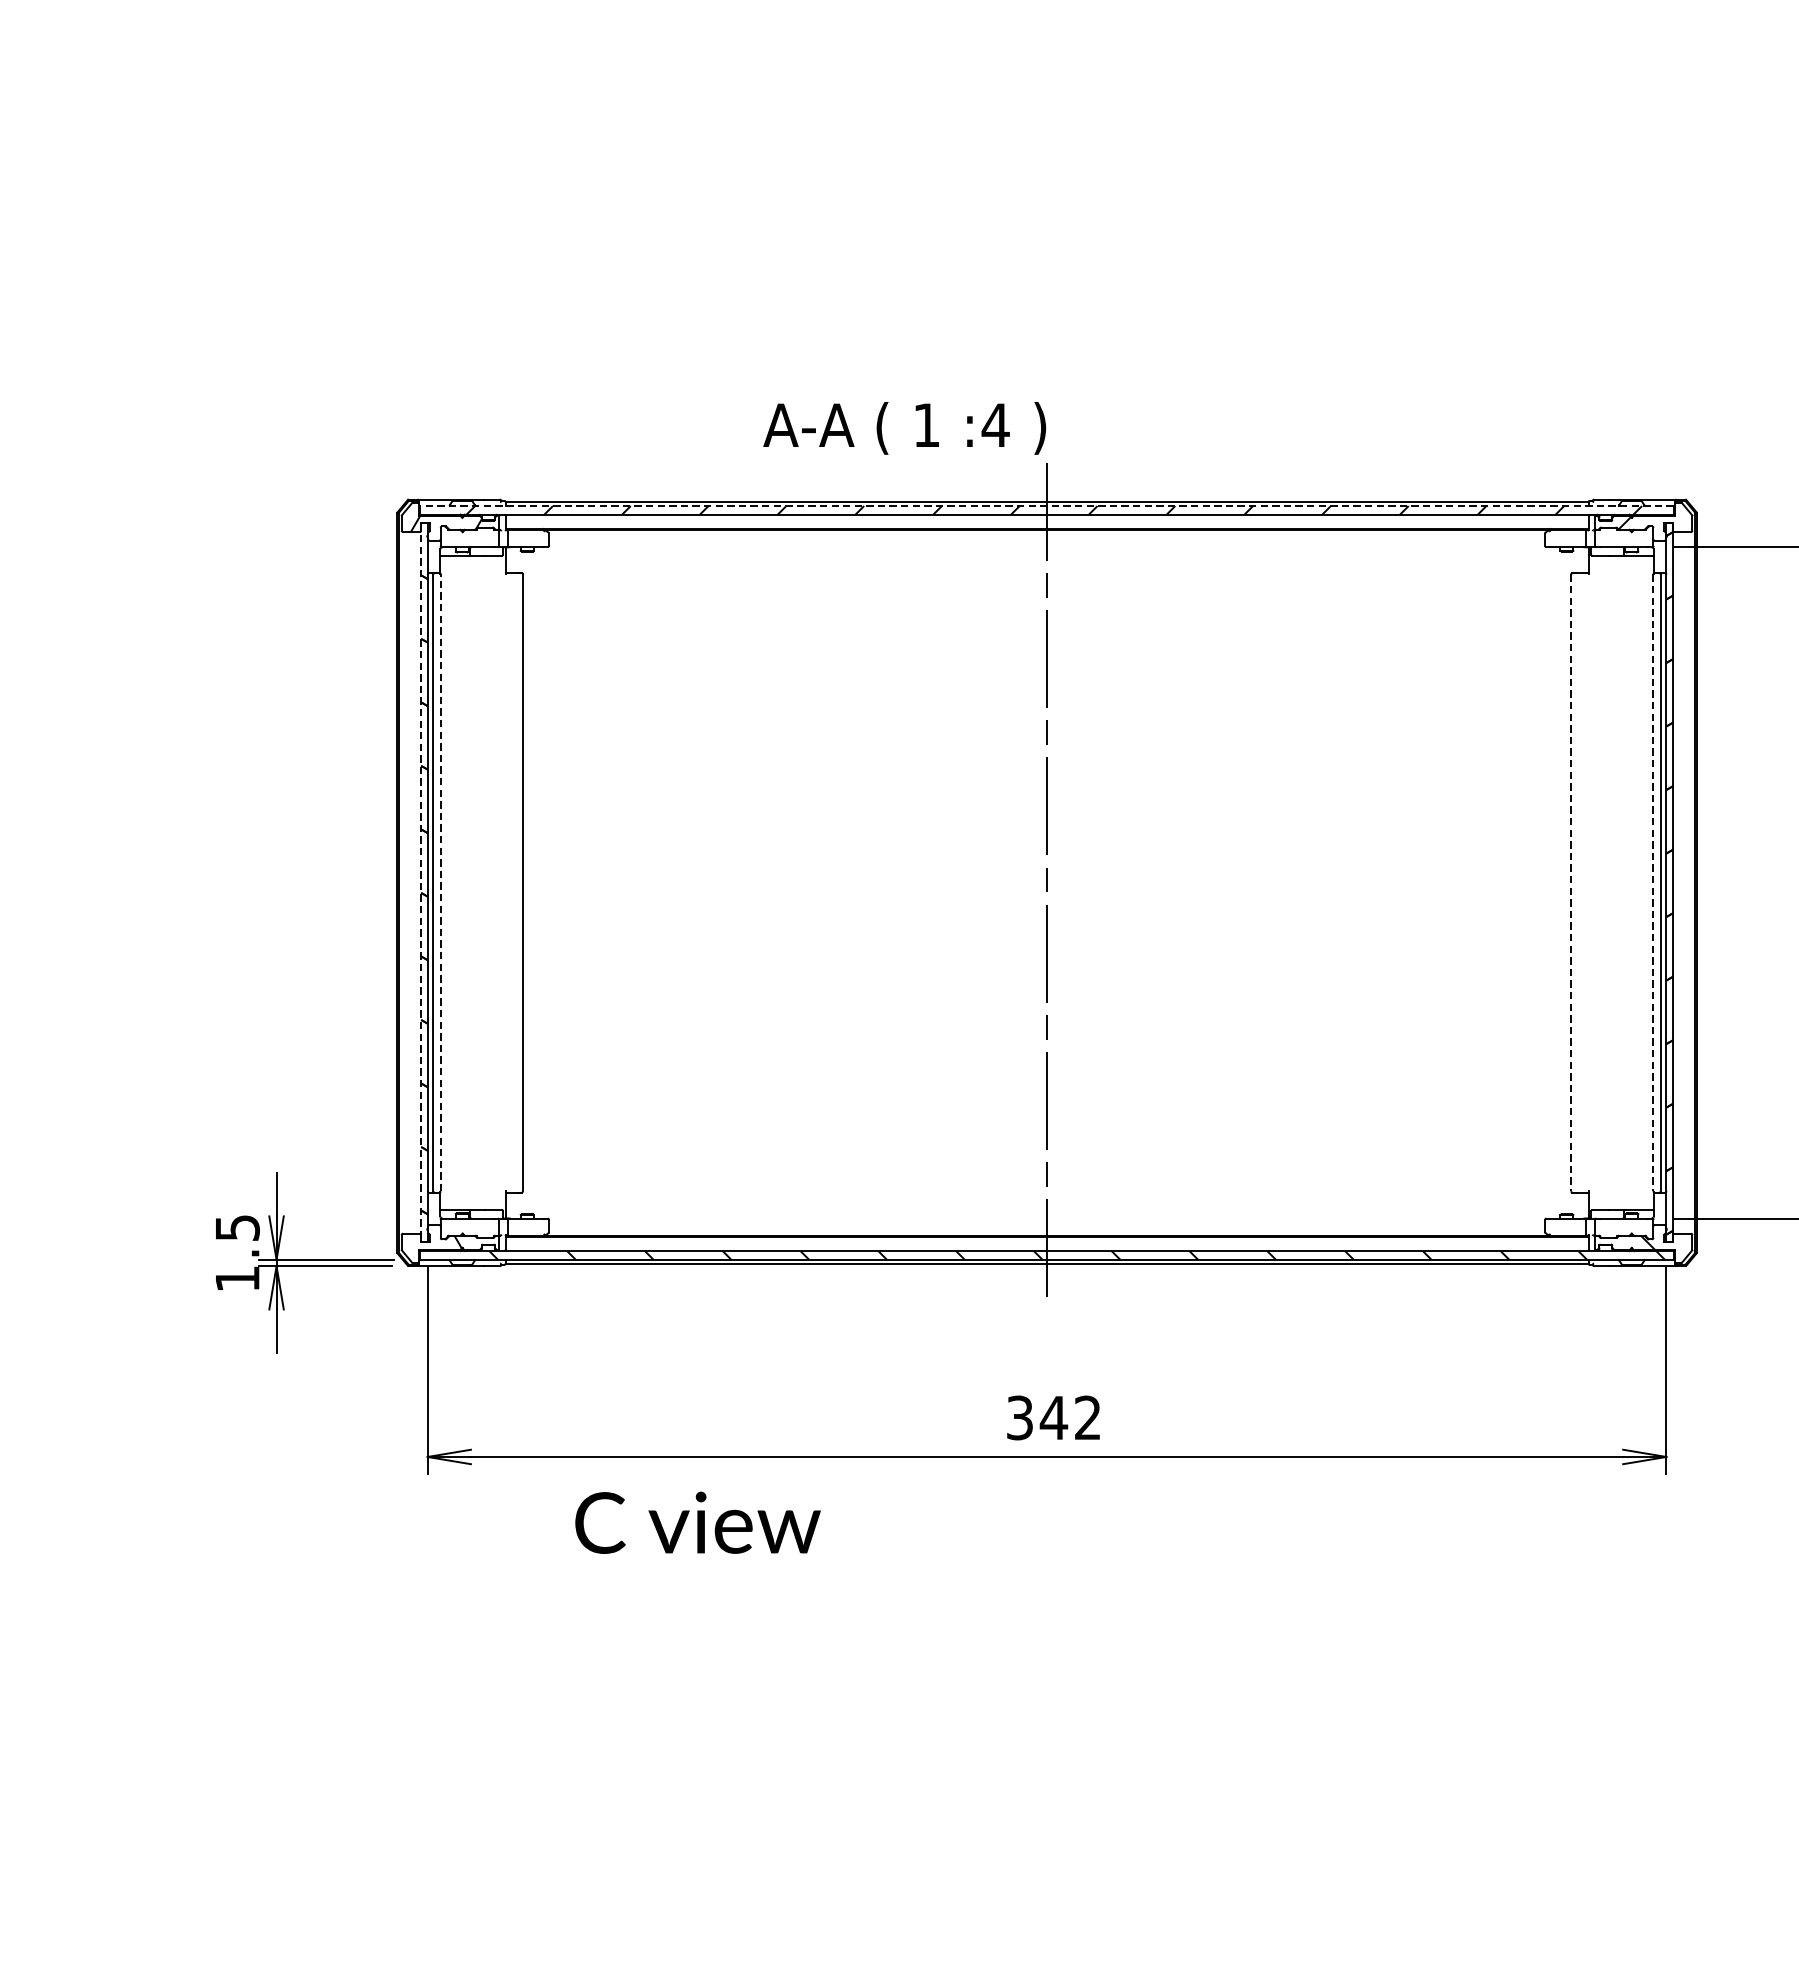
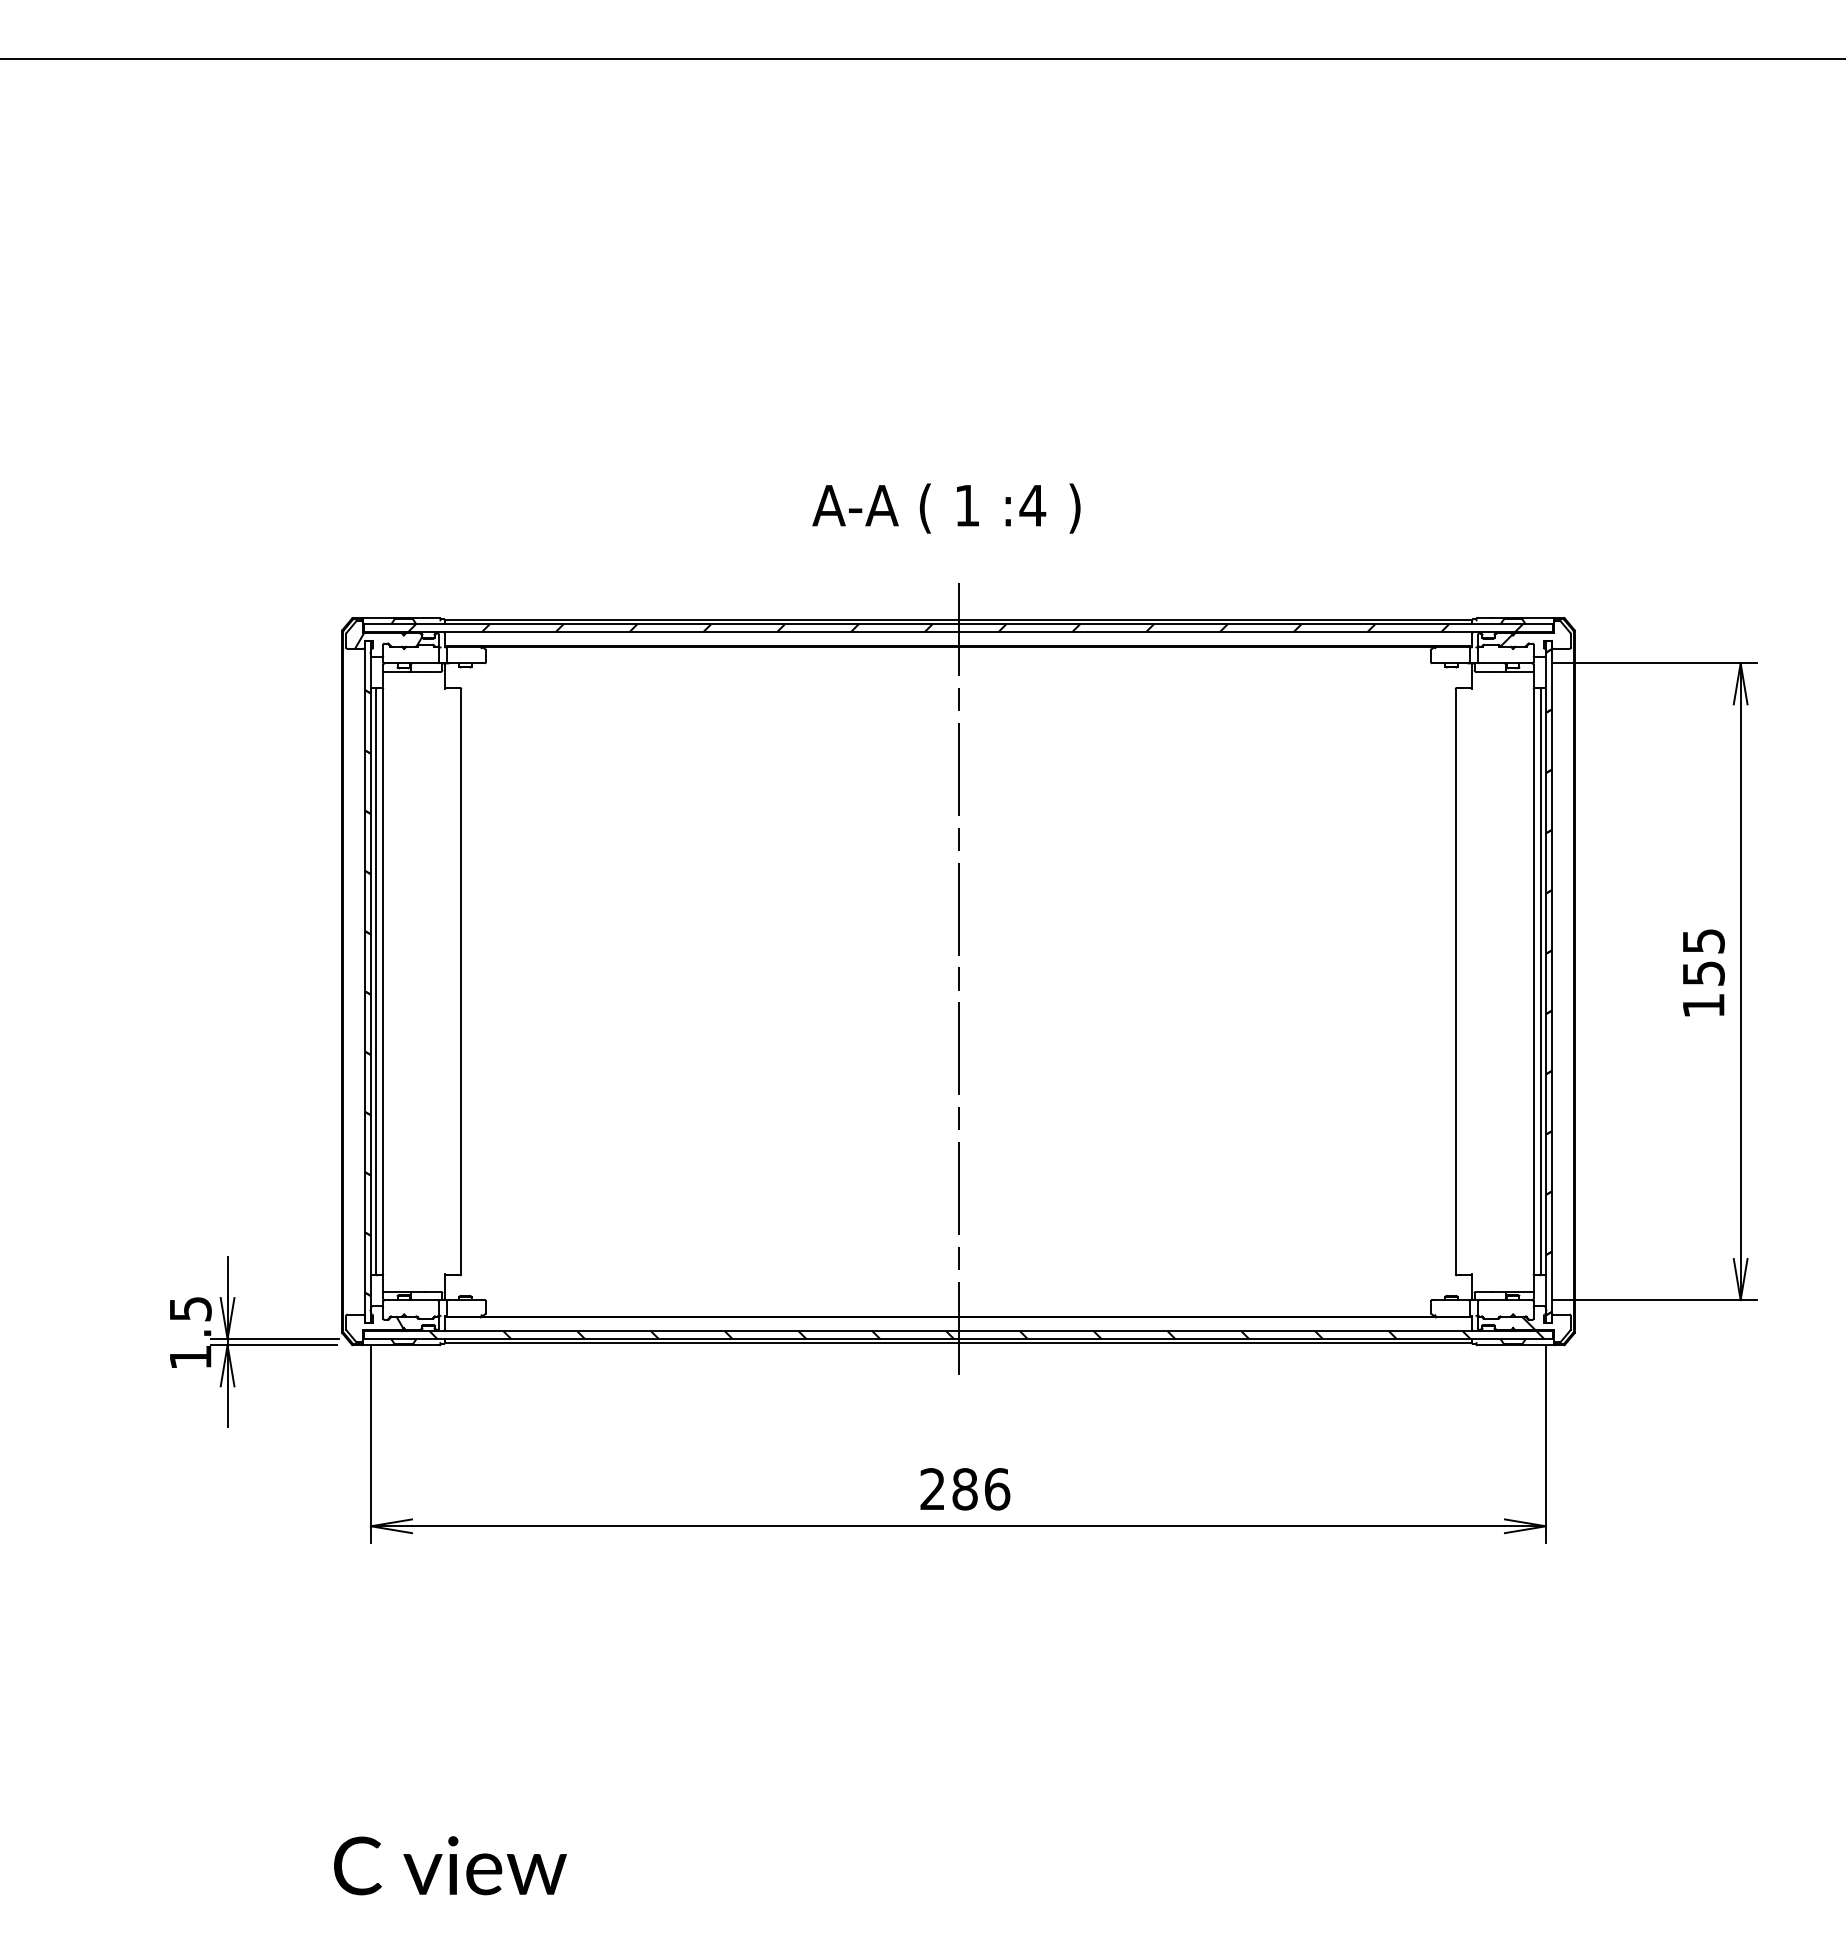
text: (904, 428) -> (946, 508), moved
line: (1047, 506) -> (958, 624), dashed -> solid
line: (440, 882) -> (383, 981), dashed -> solid
line: (1571, 882) -> (1455, 981), dashed -> solid
line: (1653, 882) -> (1533, 981), dashed -> solid
line: (420, 883) -> (364, 982), dashed -> solid
text: (1054, 1418) -> (965, 1489), 342 -> 286
text: (698, 1522) -> (450, 1865), moved

